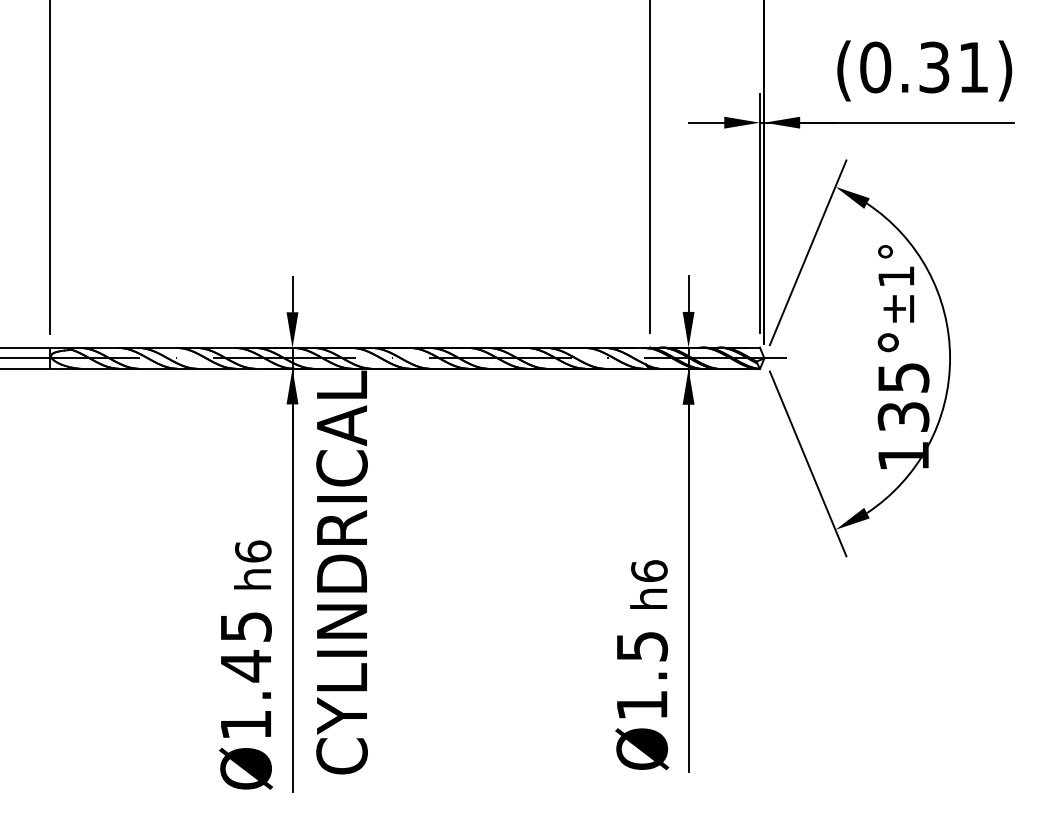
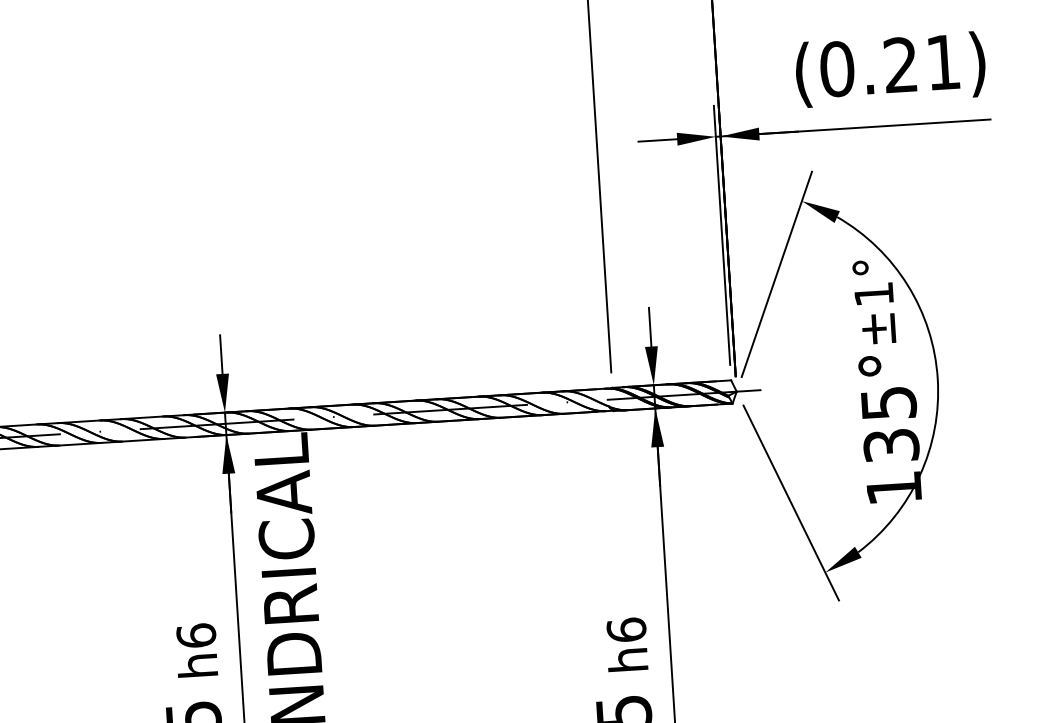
text: (934, 67) -> (901, 65), (0.31) -> (0.21)

